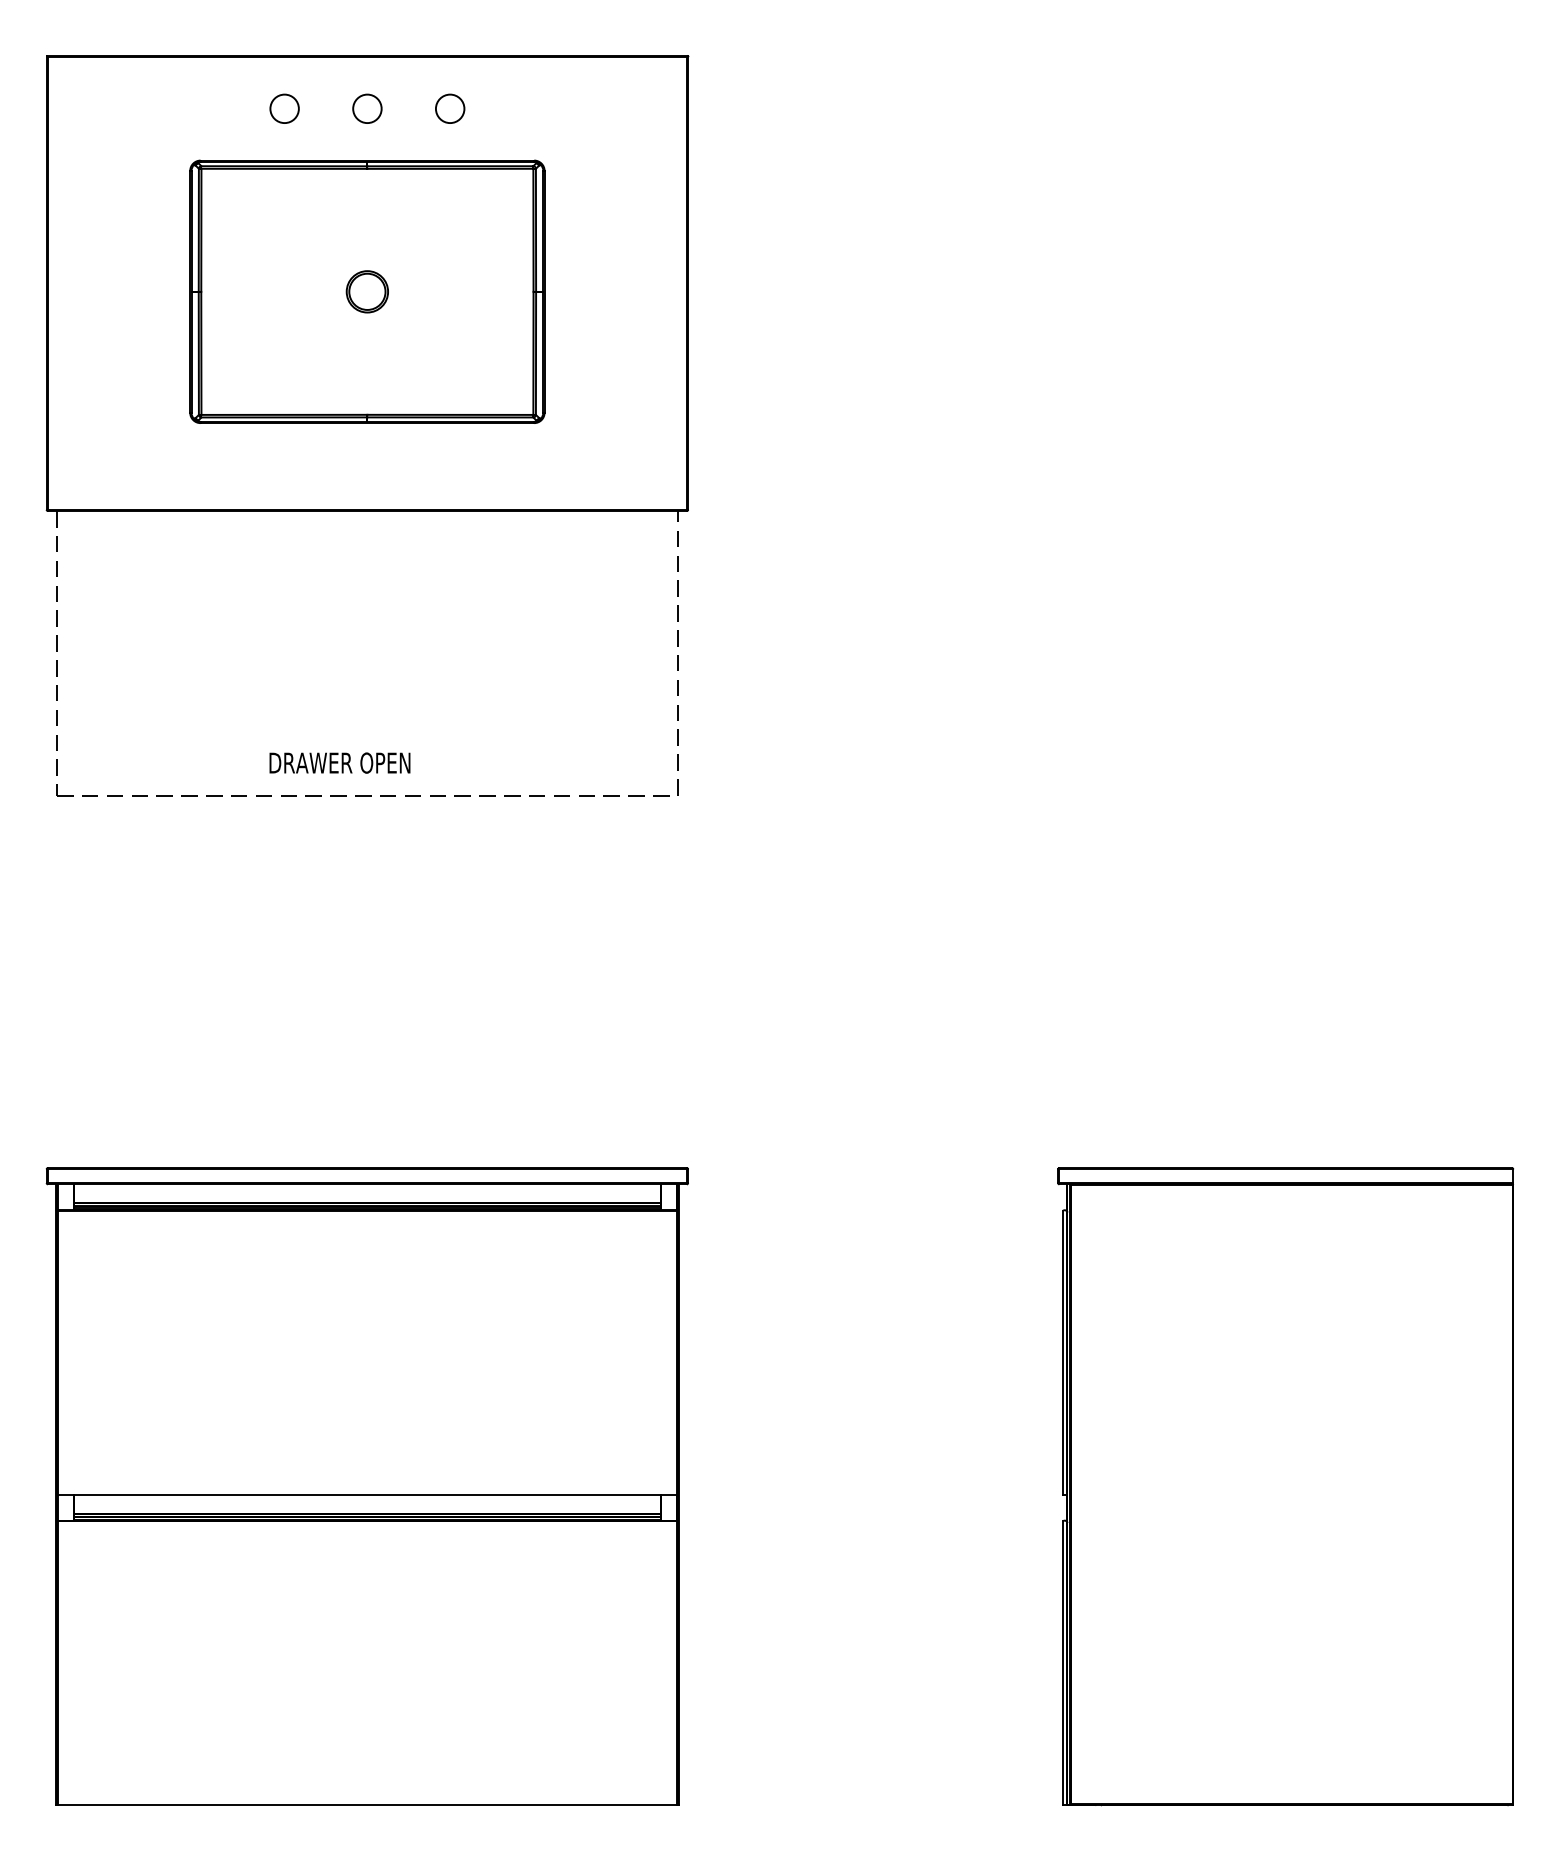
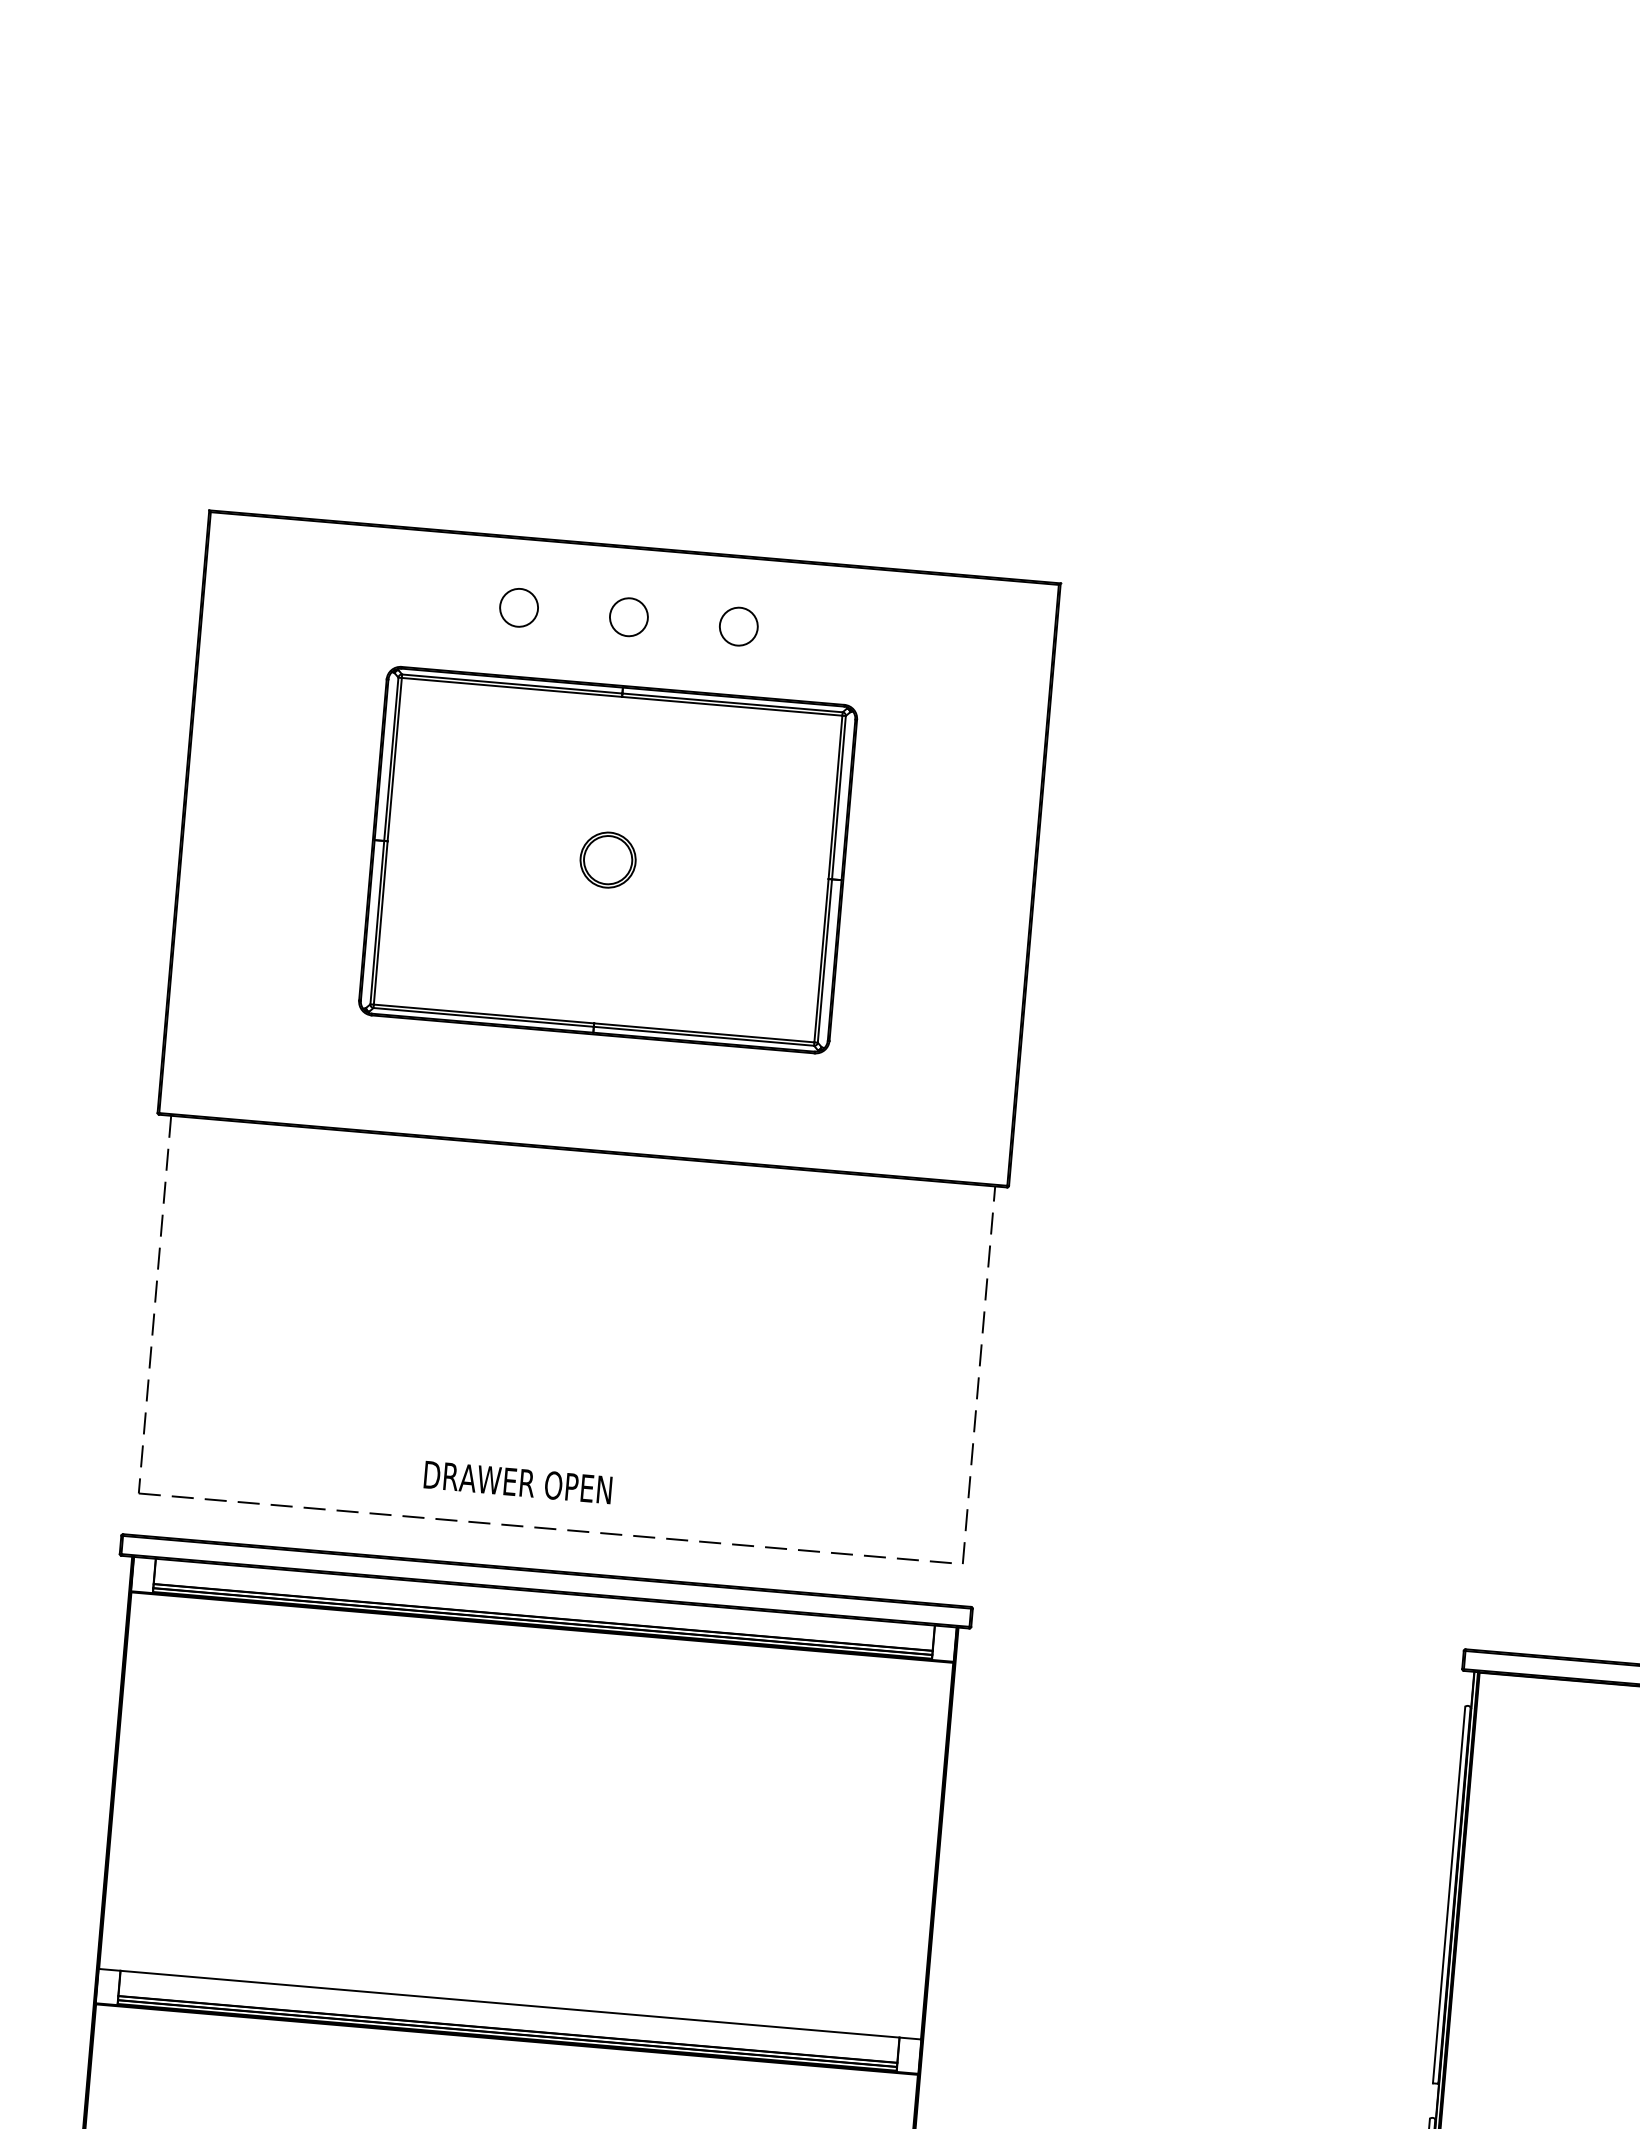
part: (367, 425) -> (593, 1037), moved

